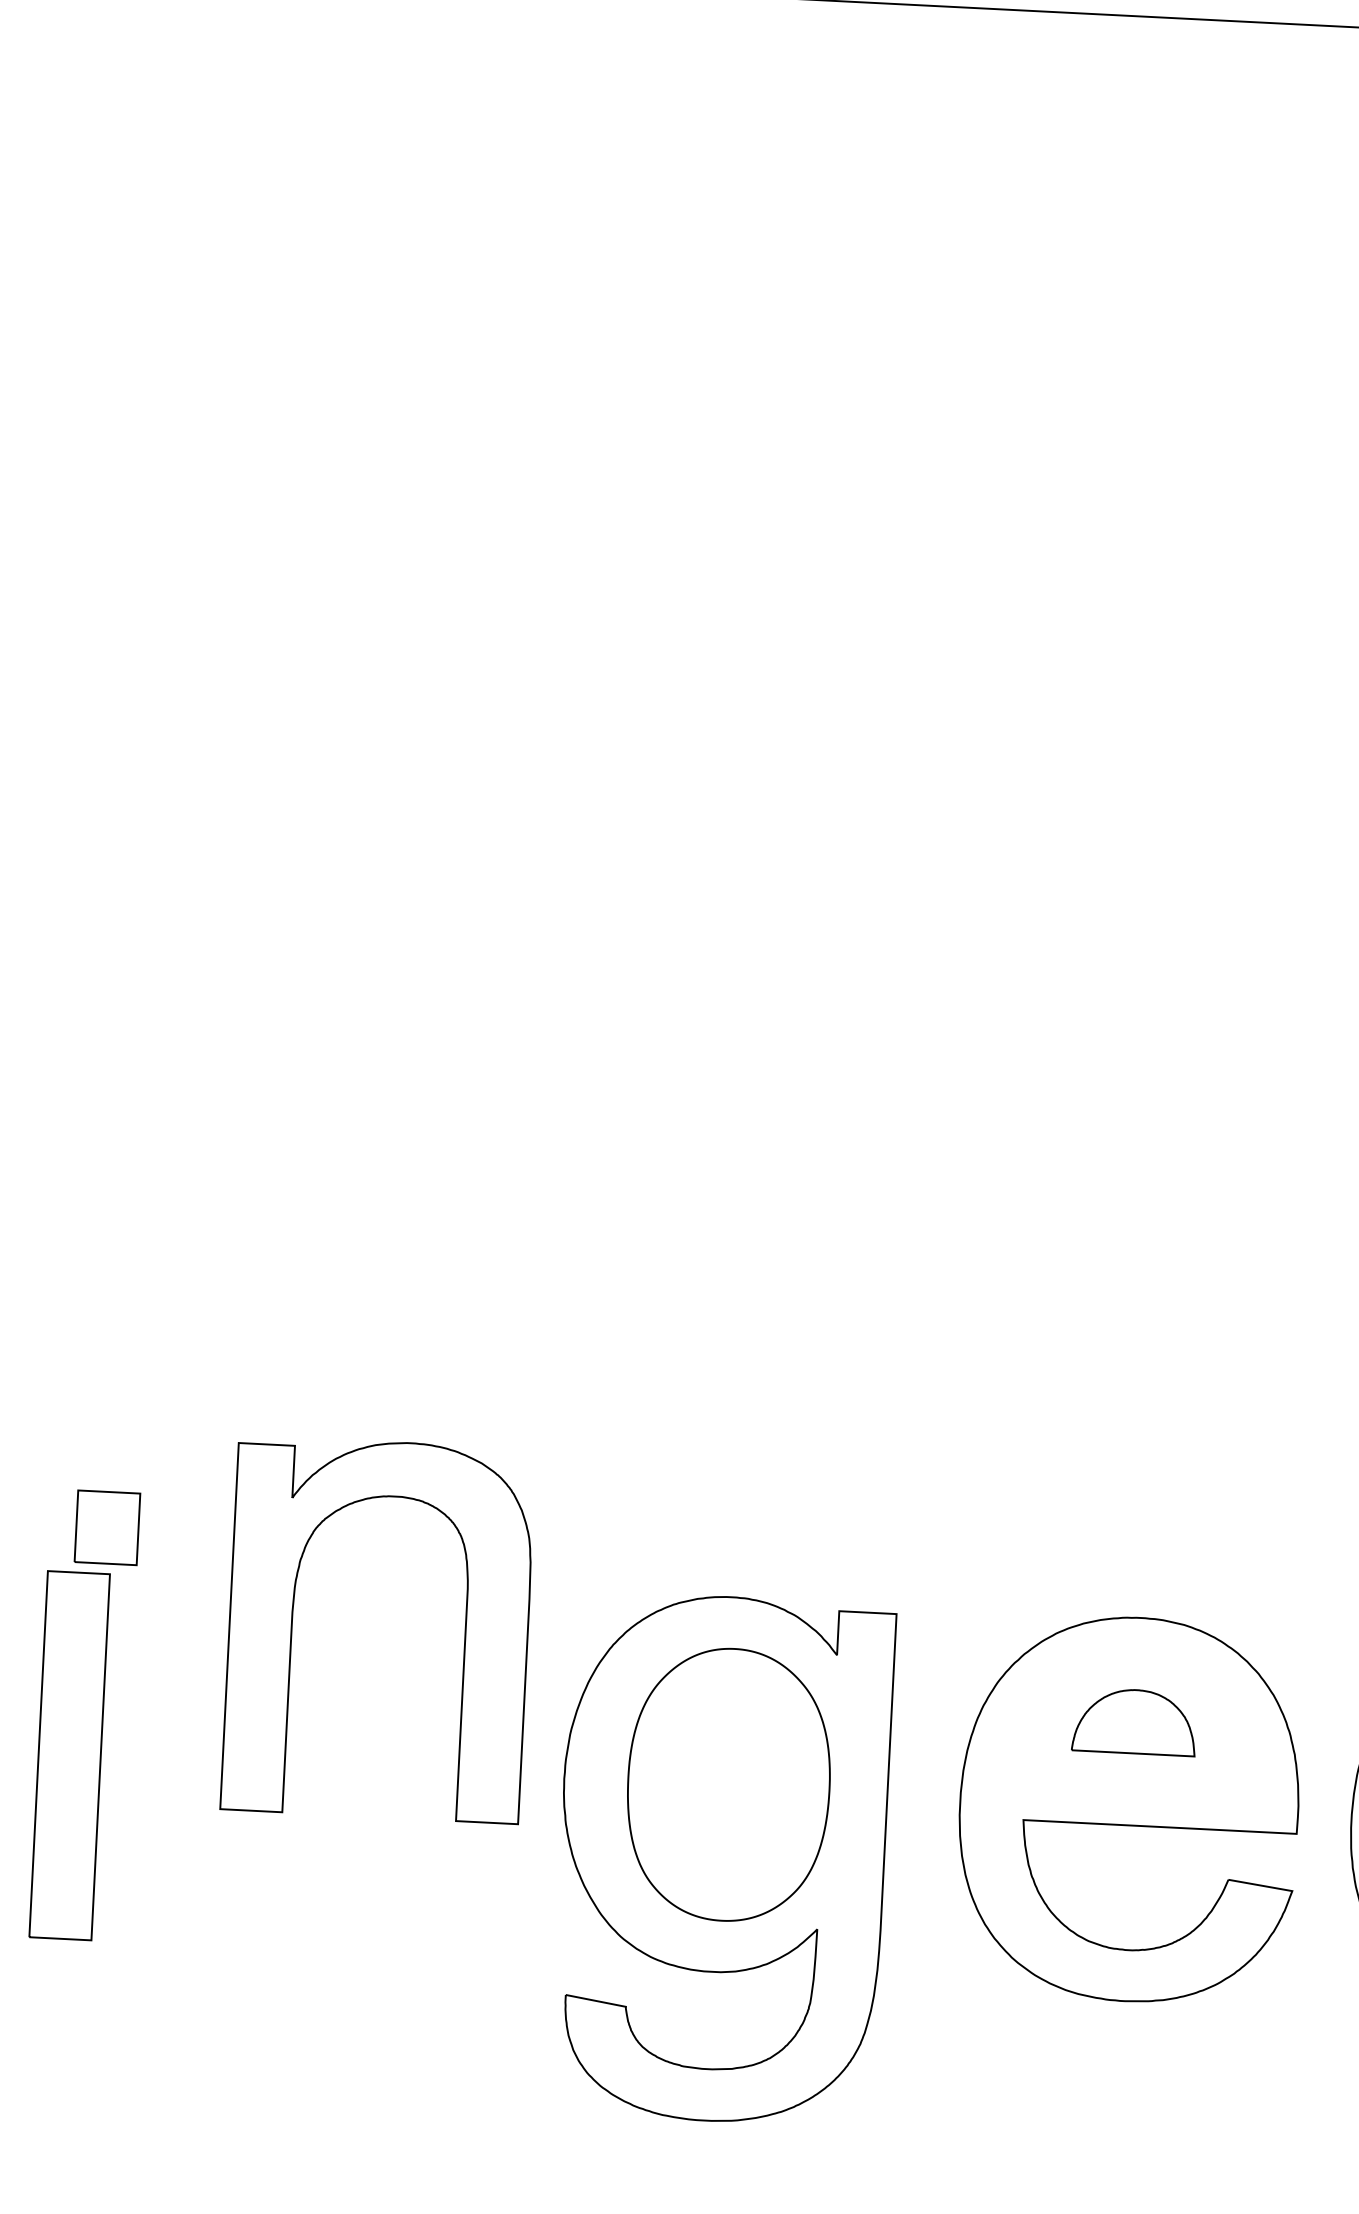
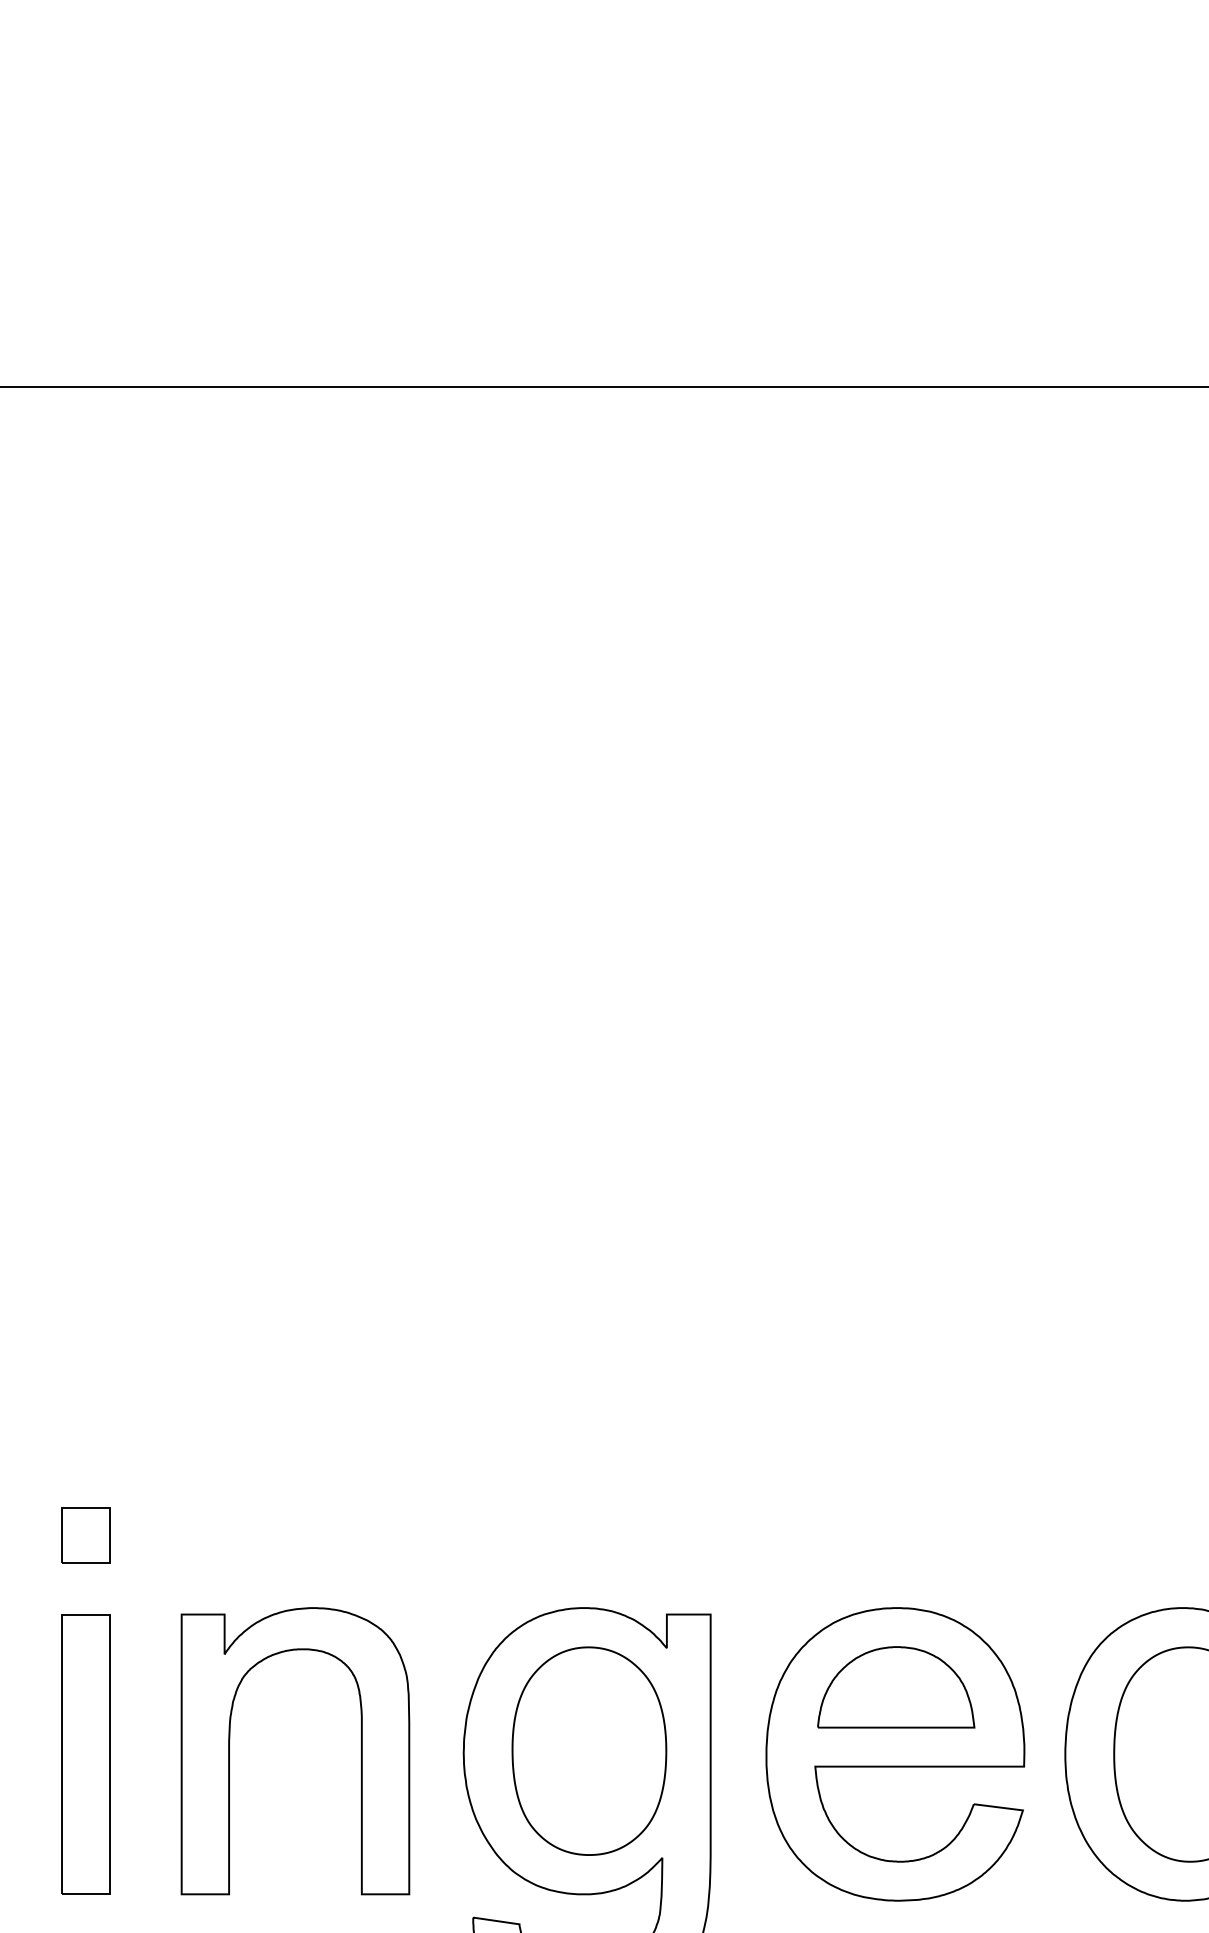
part: (106, 1528) -> (85, 1535), moved
part: (292, 1625) -> (229, 1751), moved
part: (1134, 1721) -> (896, 1687), size x1.67

